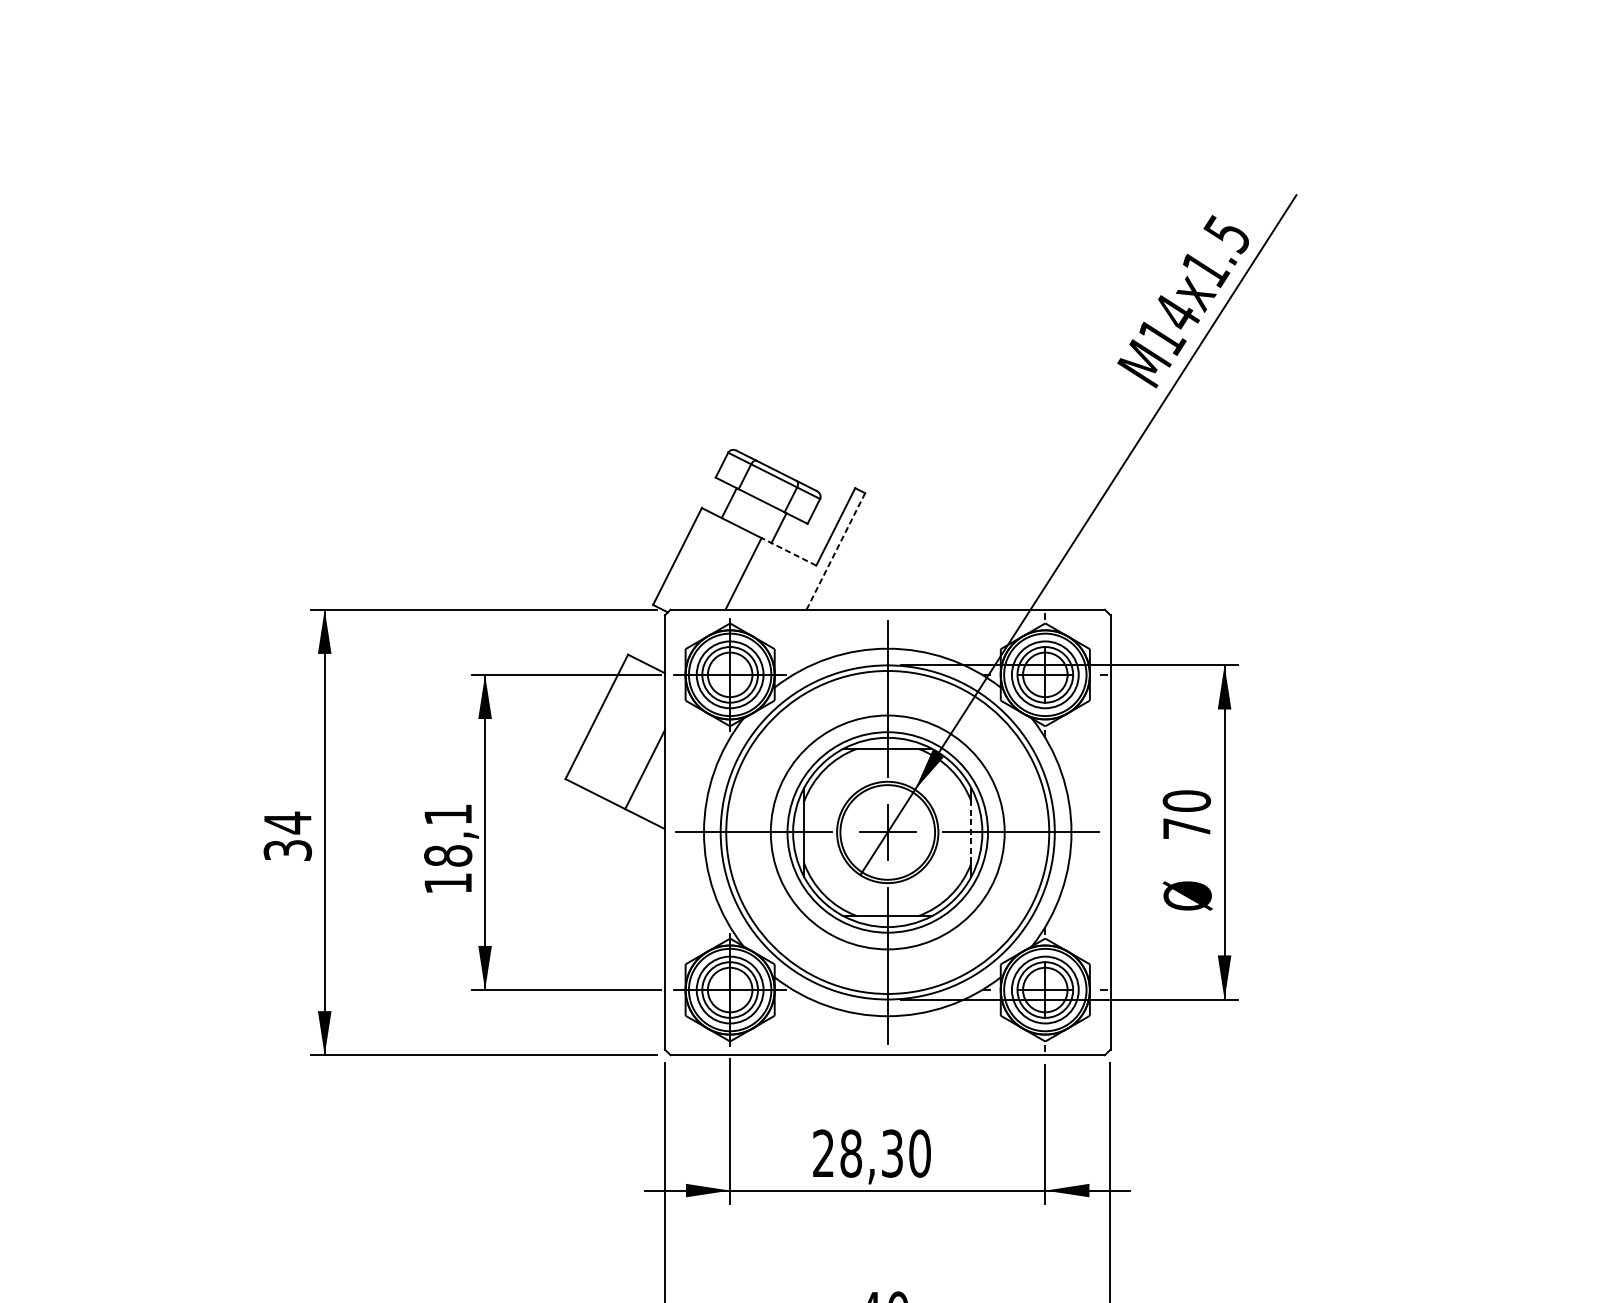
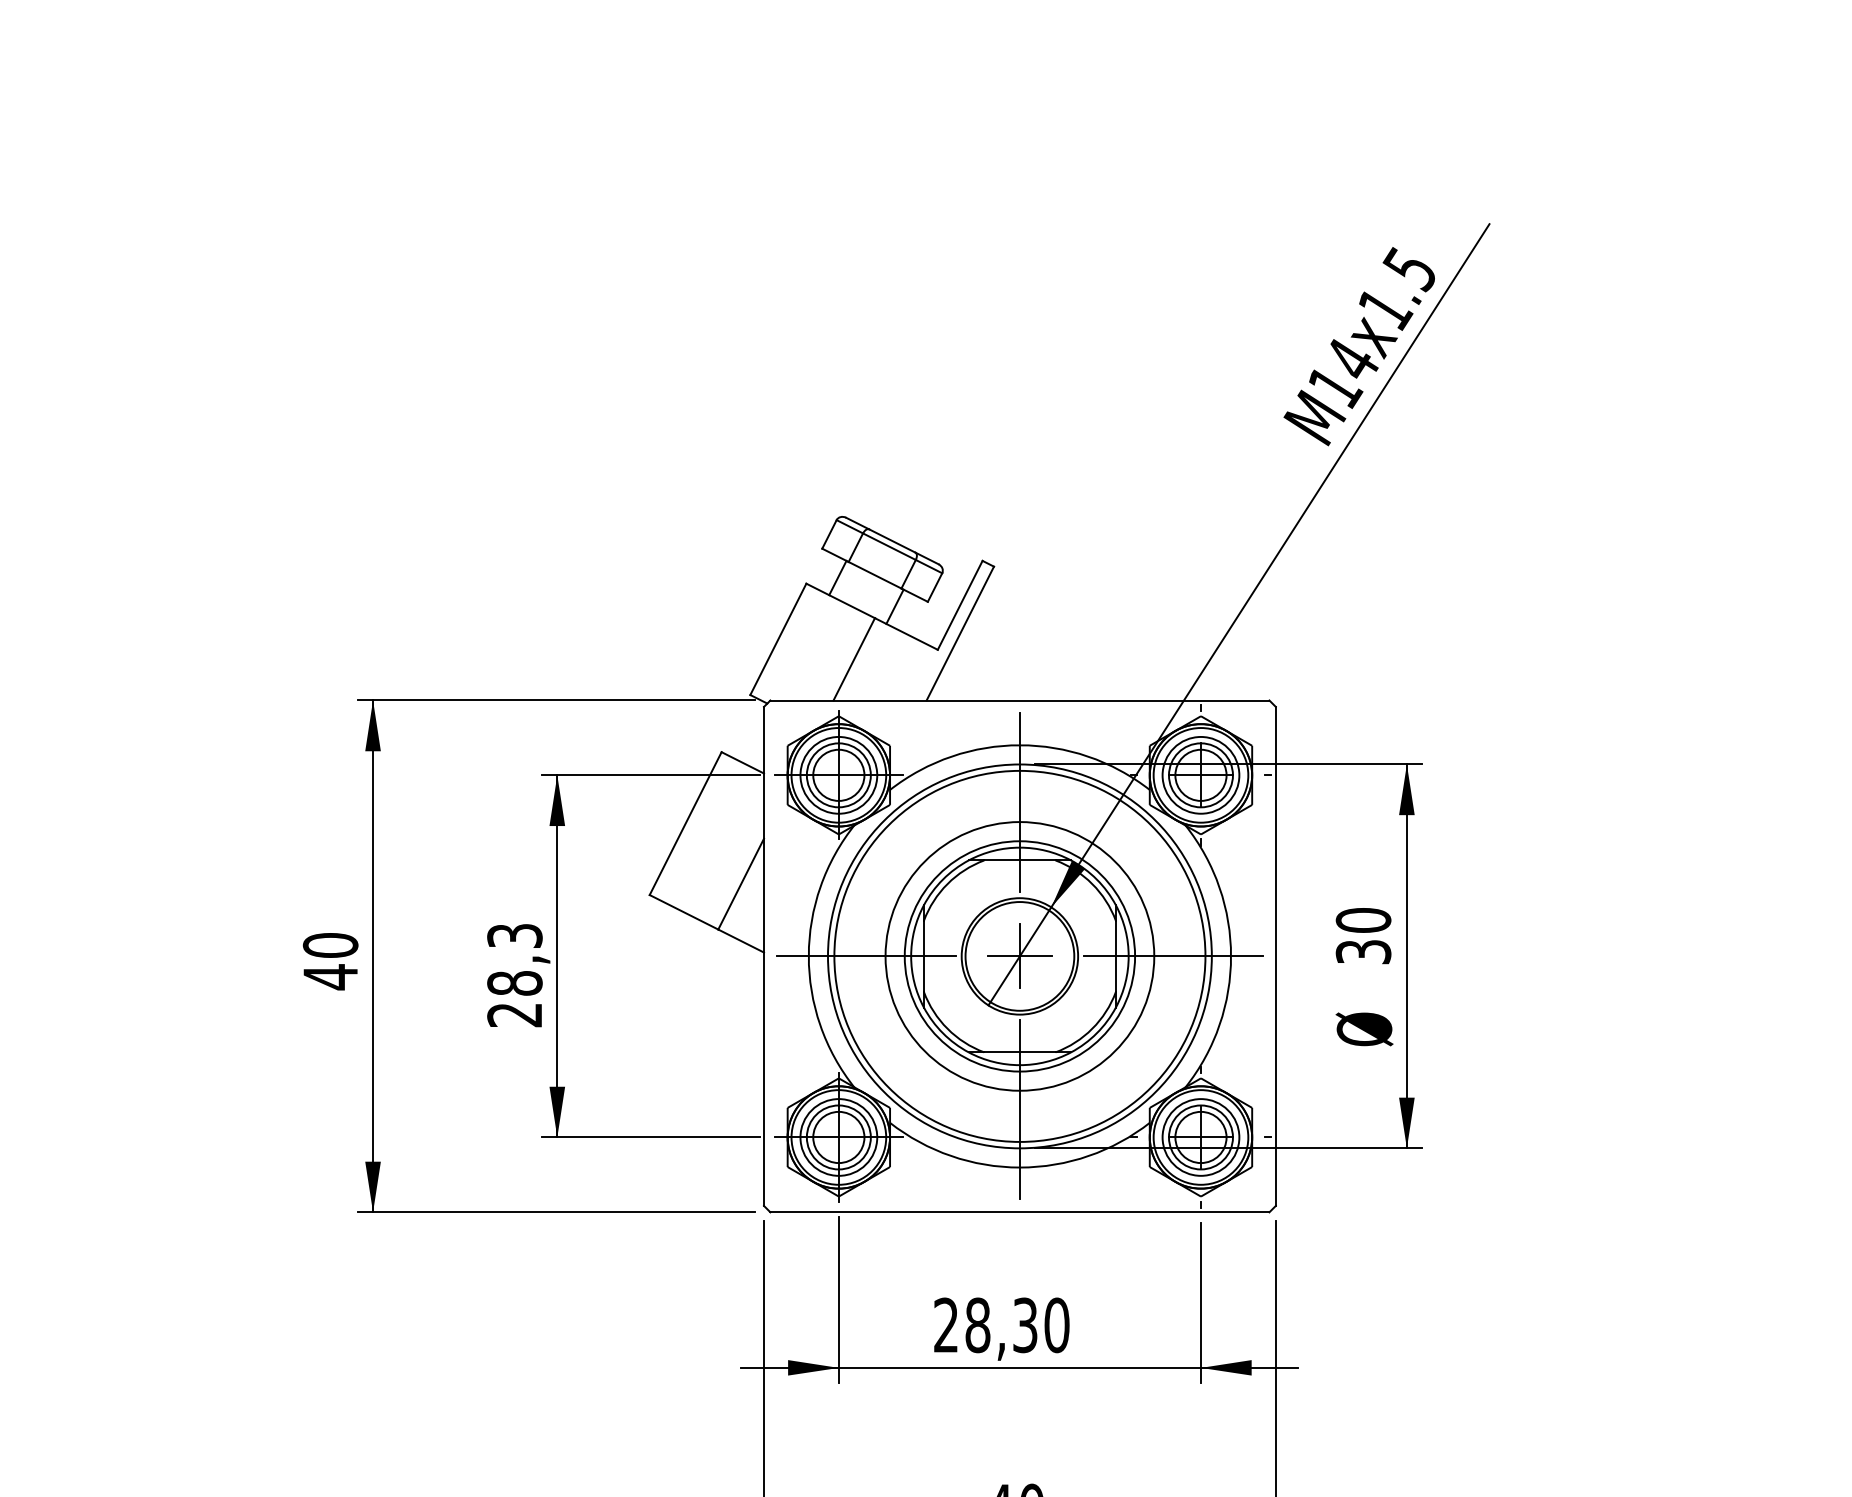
line: (788, 551) -> (905, 633), dashed -> solid
line: (836, 551) -> (960, 633), dashed -> solid
text: (1186, 829) -> (1363, 952), 70 -> 30
line: (970, 832) -> (1115, 956), dashed -> solid
text: (287, 836) -> (330, 961), 34 -> 40
text: (447, 849) -> (514, 975), 18,1 -> 28,3

